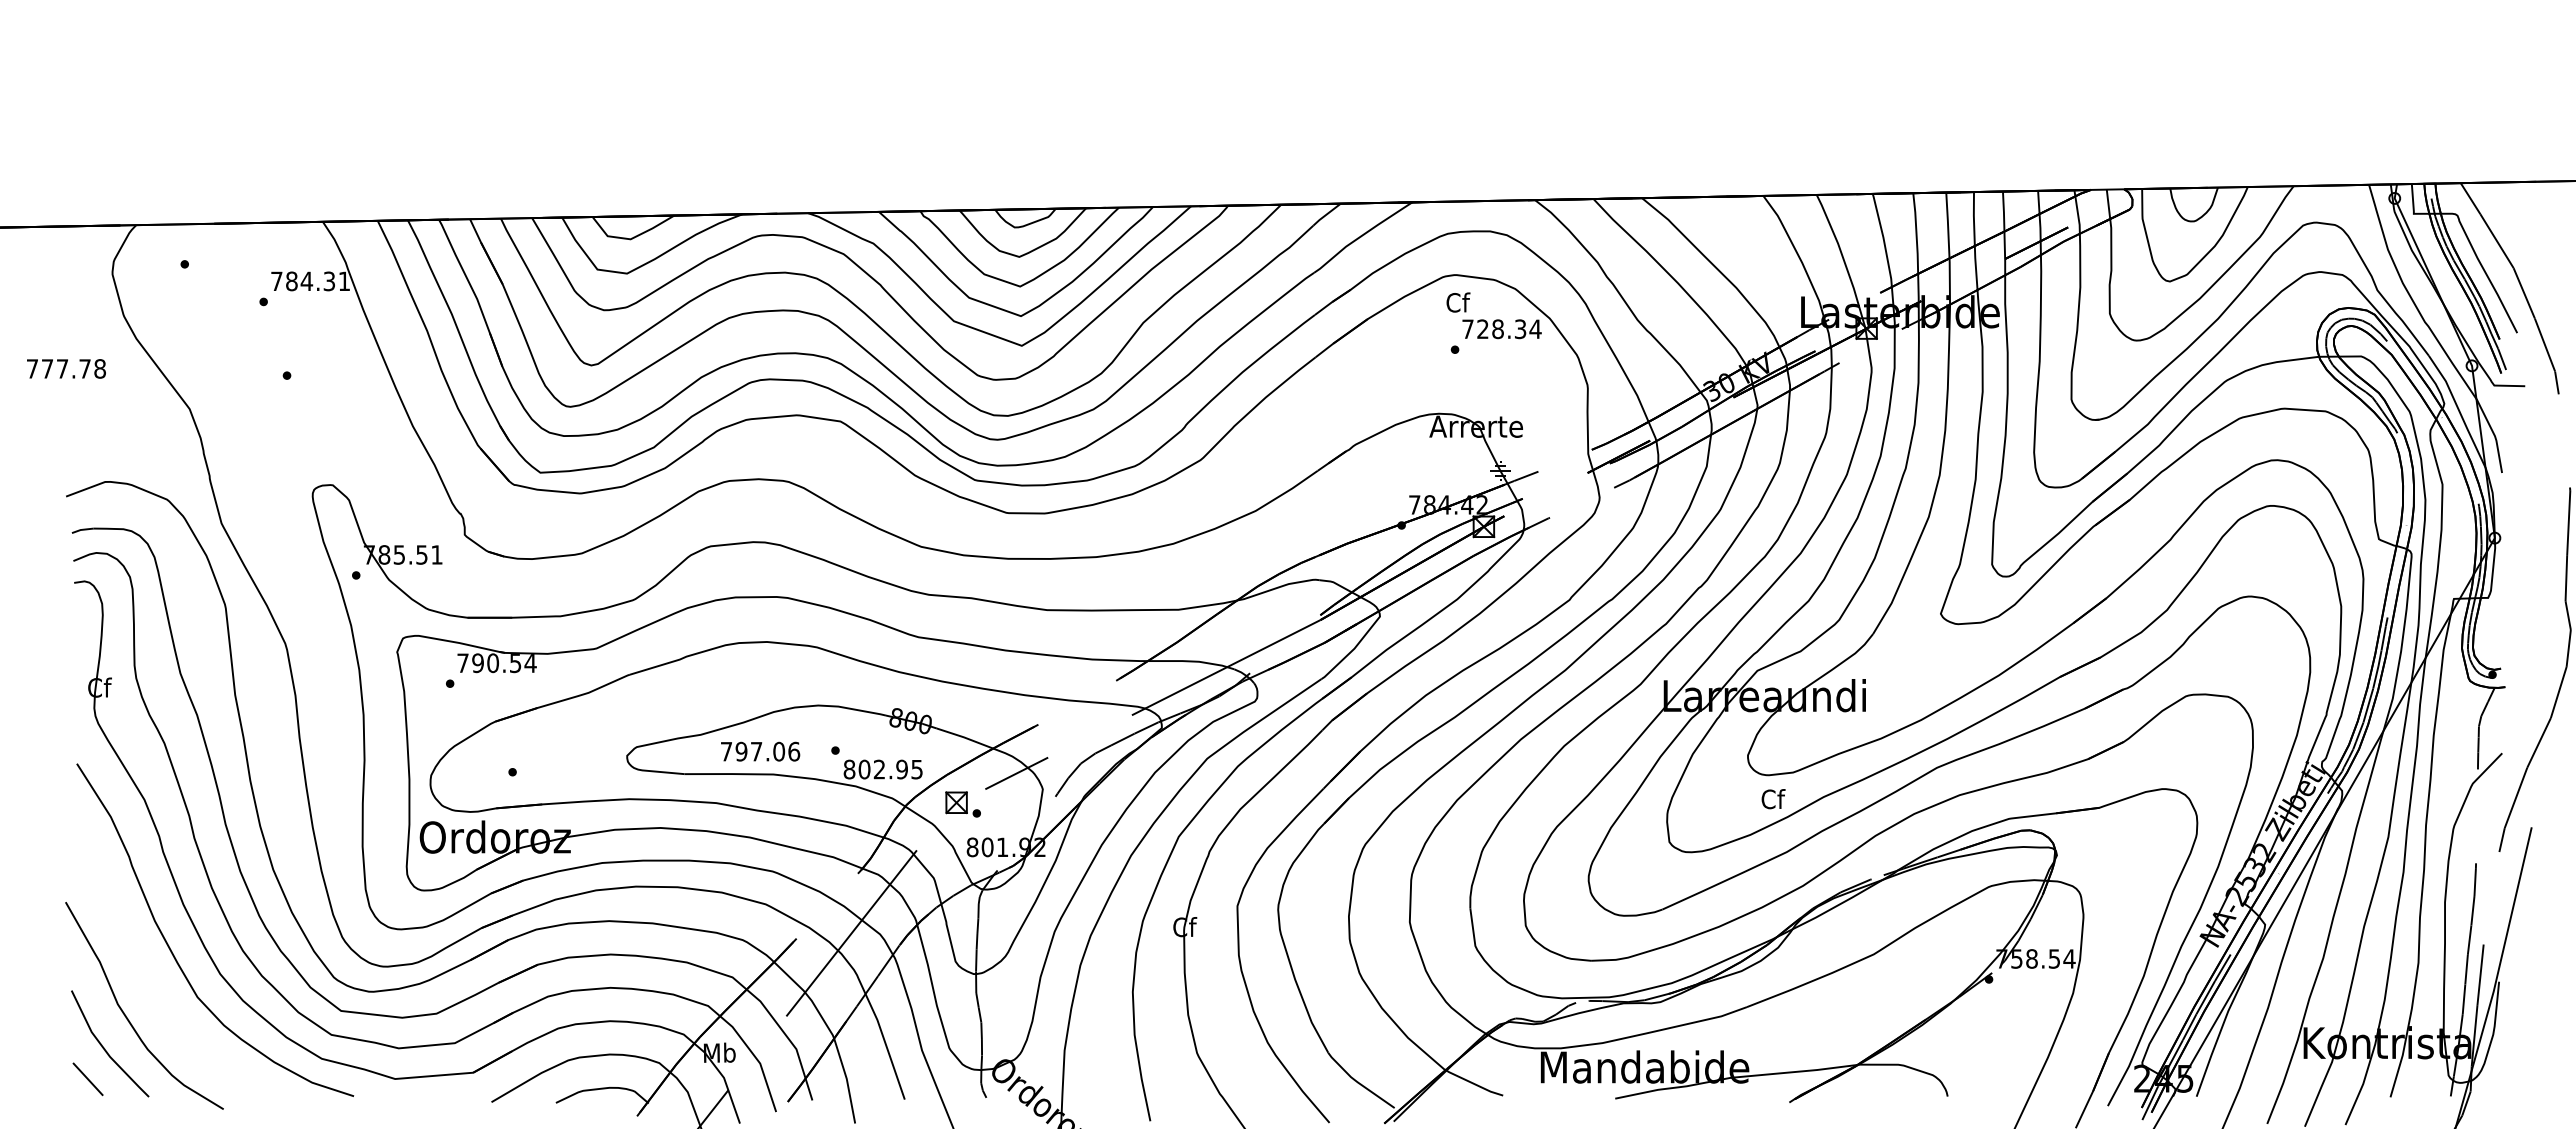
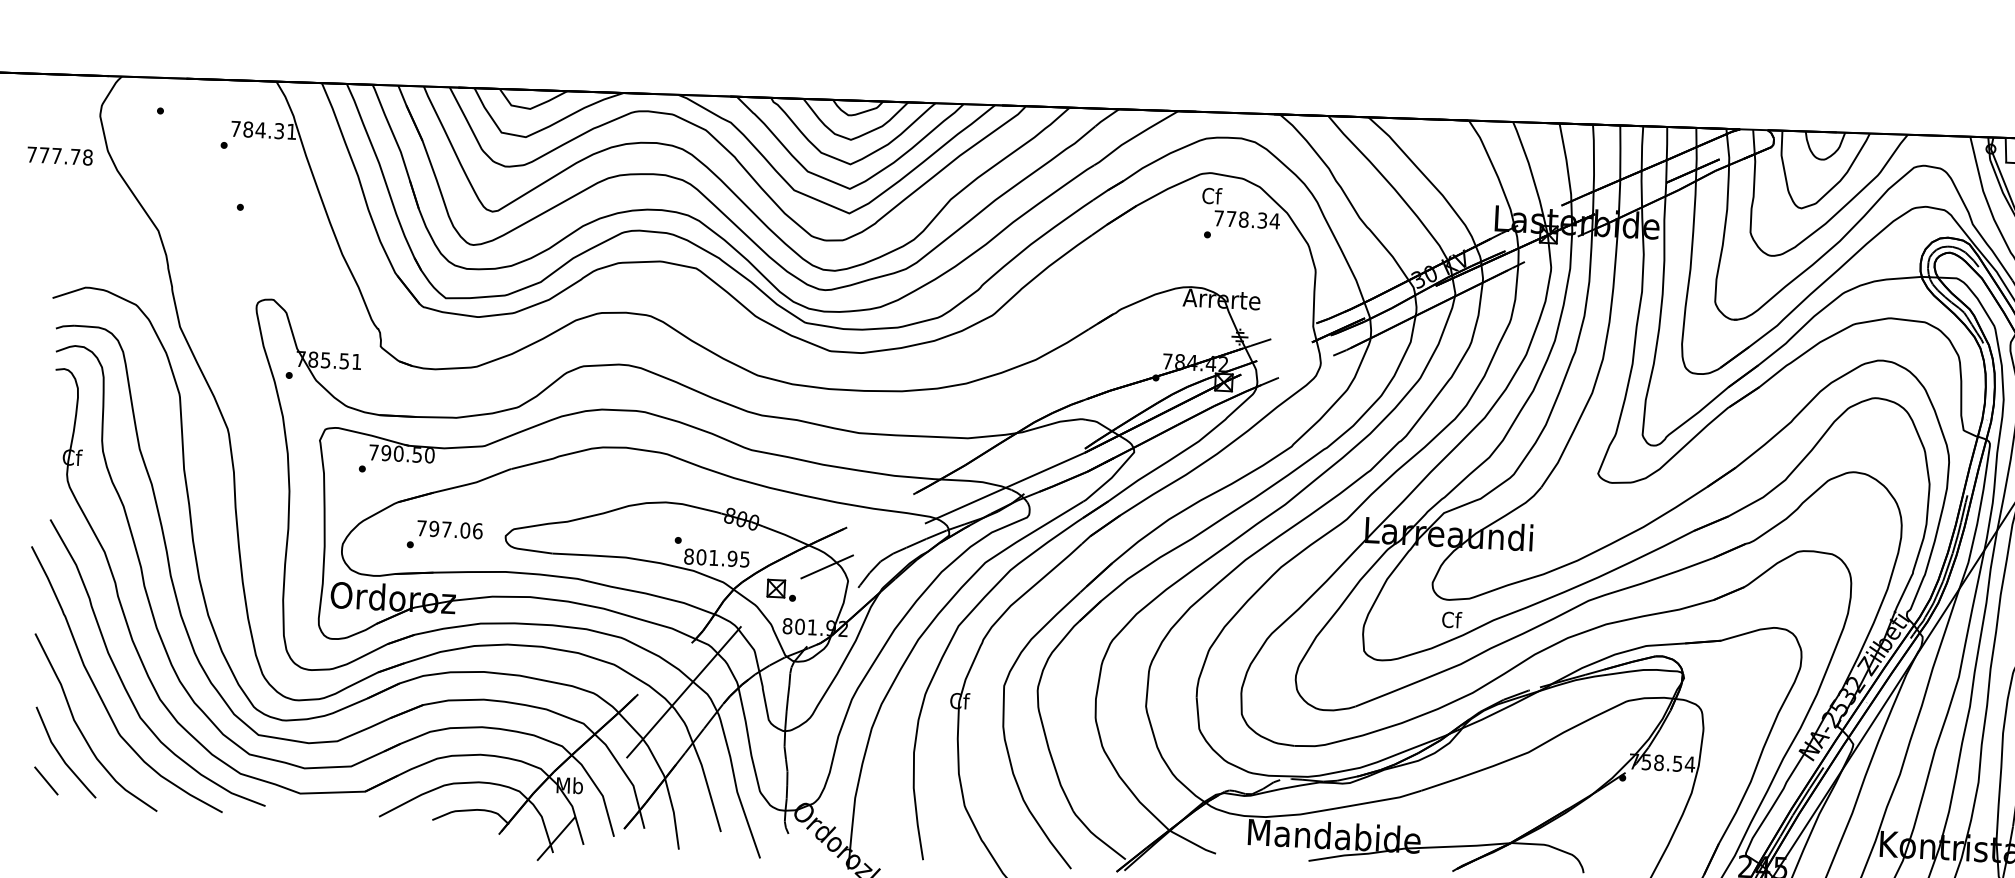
text: (1482, 328) -> (1231, 218), 728.34 -> 778.34
text: (66, 368) -> (60, 155), moved
text: (530, 663) -> (429, 455), 790.54 -> 790.50
text: (760, 751) -> (449, 529), moved
text: (878, 769) -> (713, 557), 802.95 -> 801.95
curve: (147, 971) -> (100, 694), added

